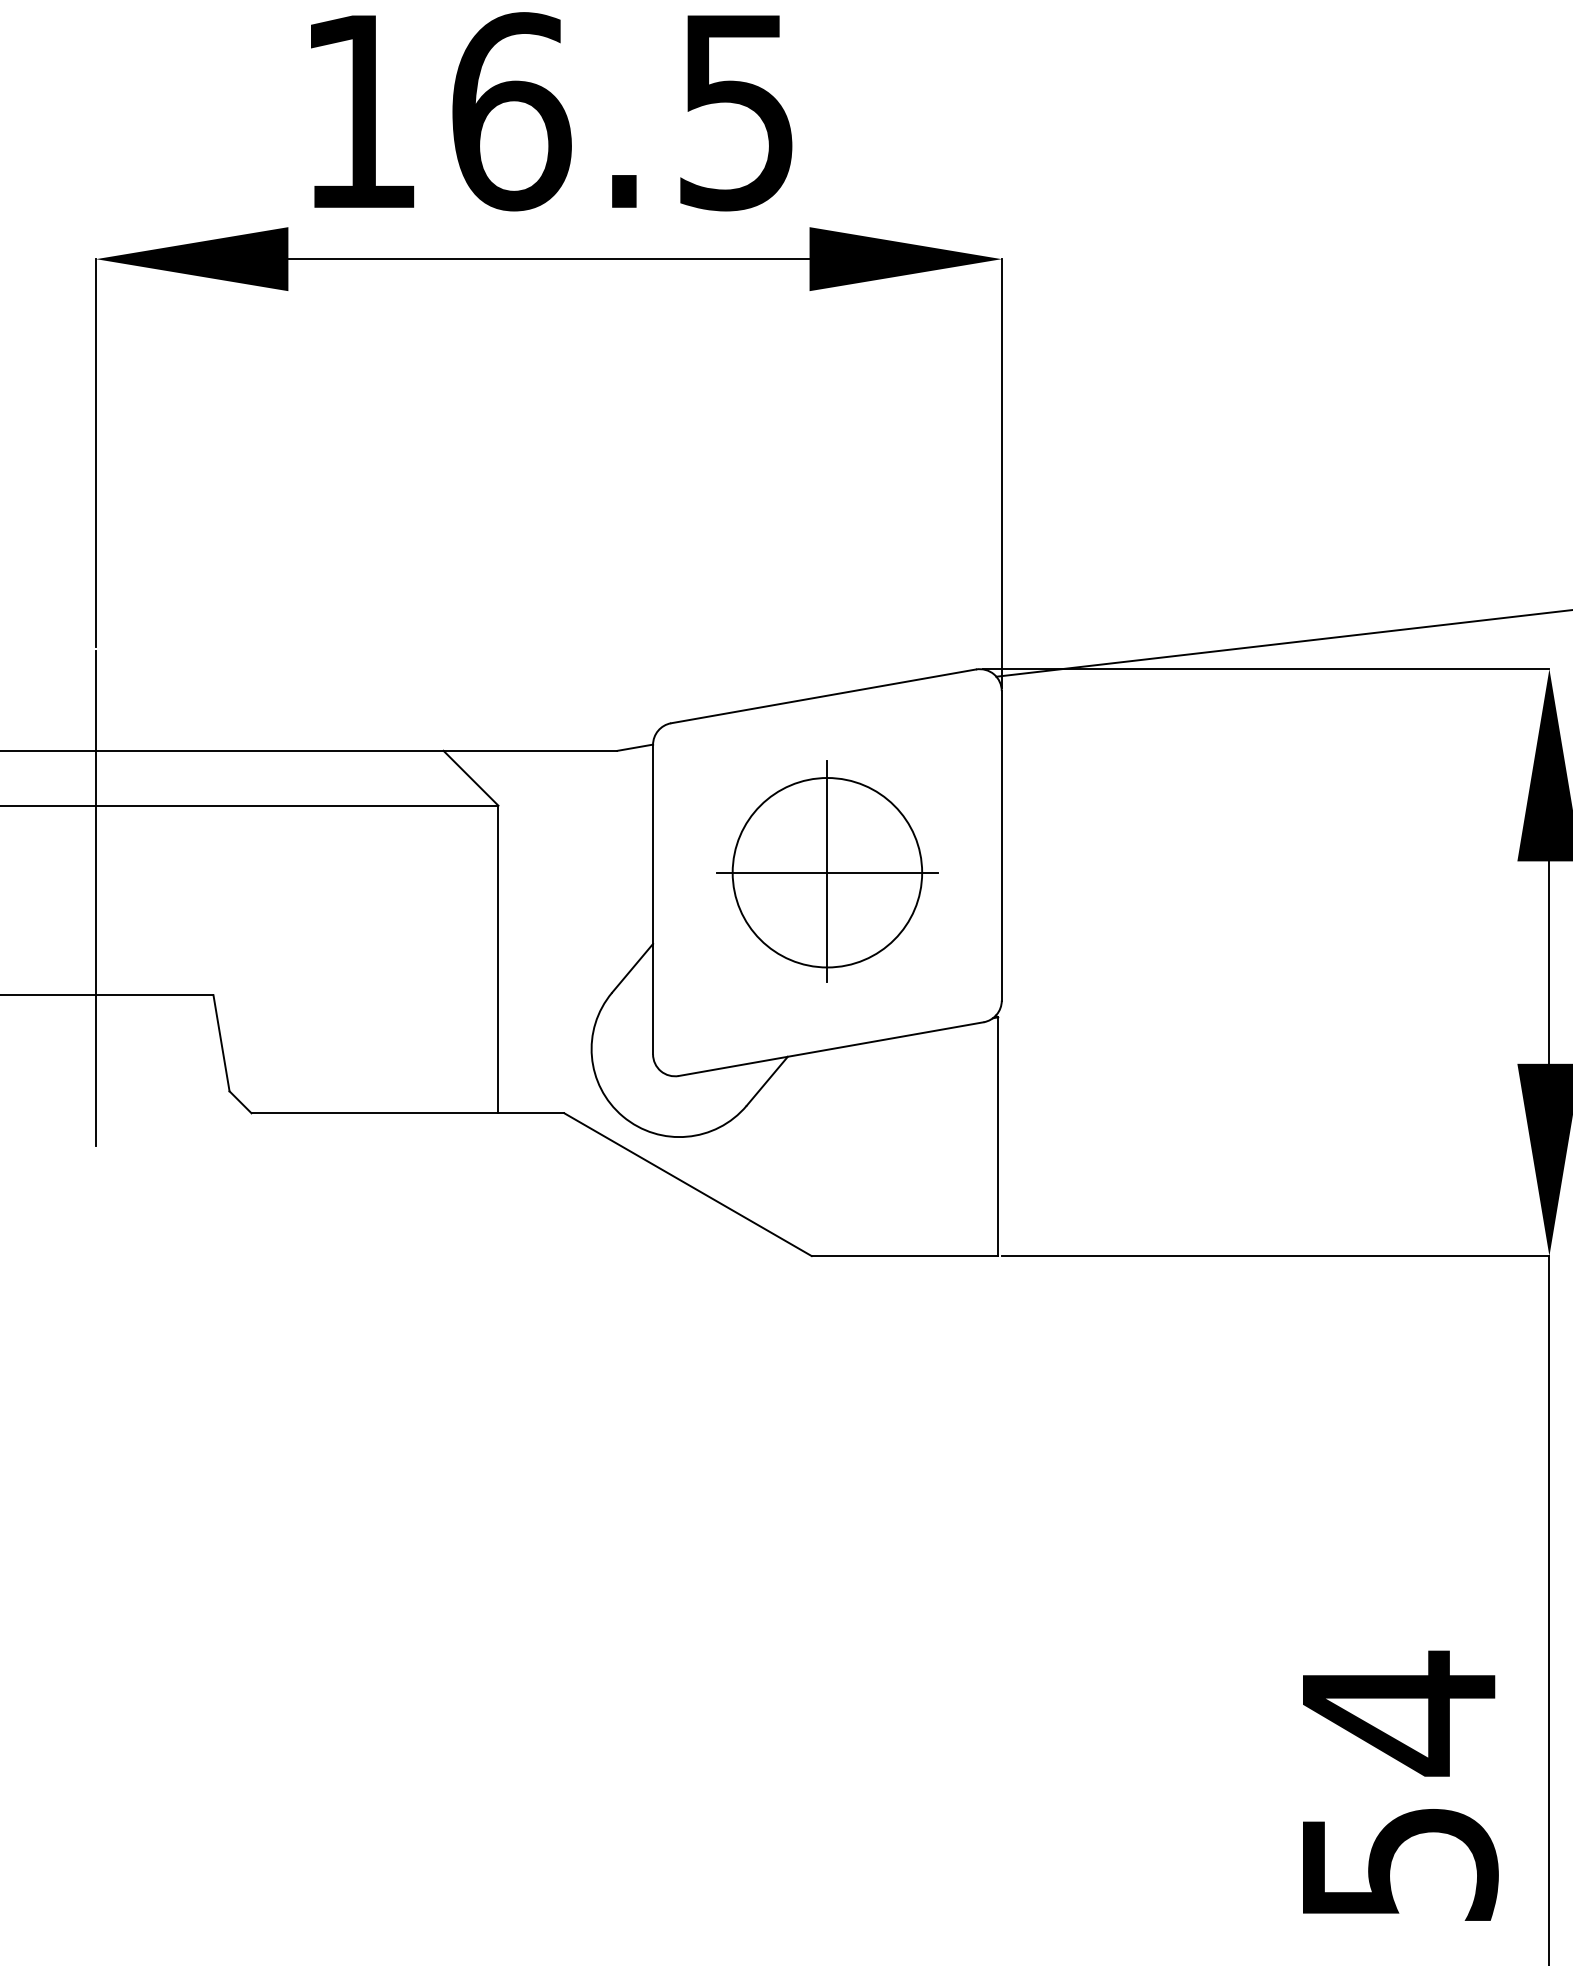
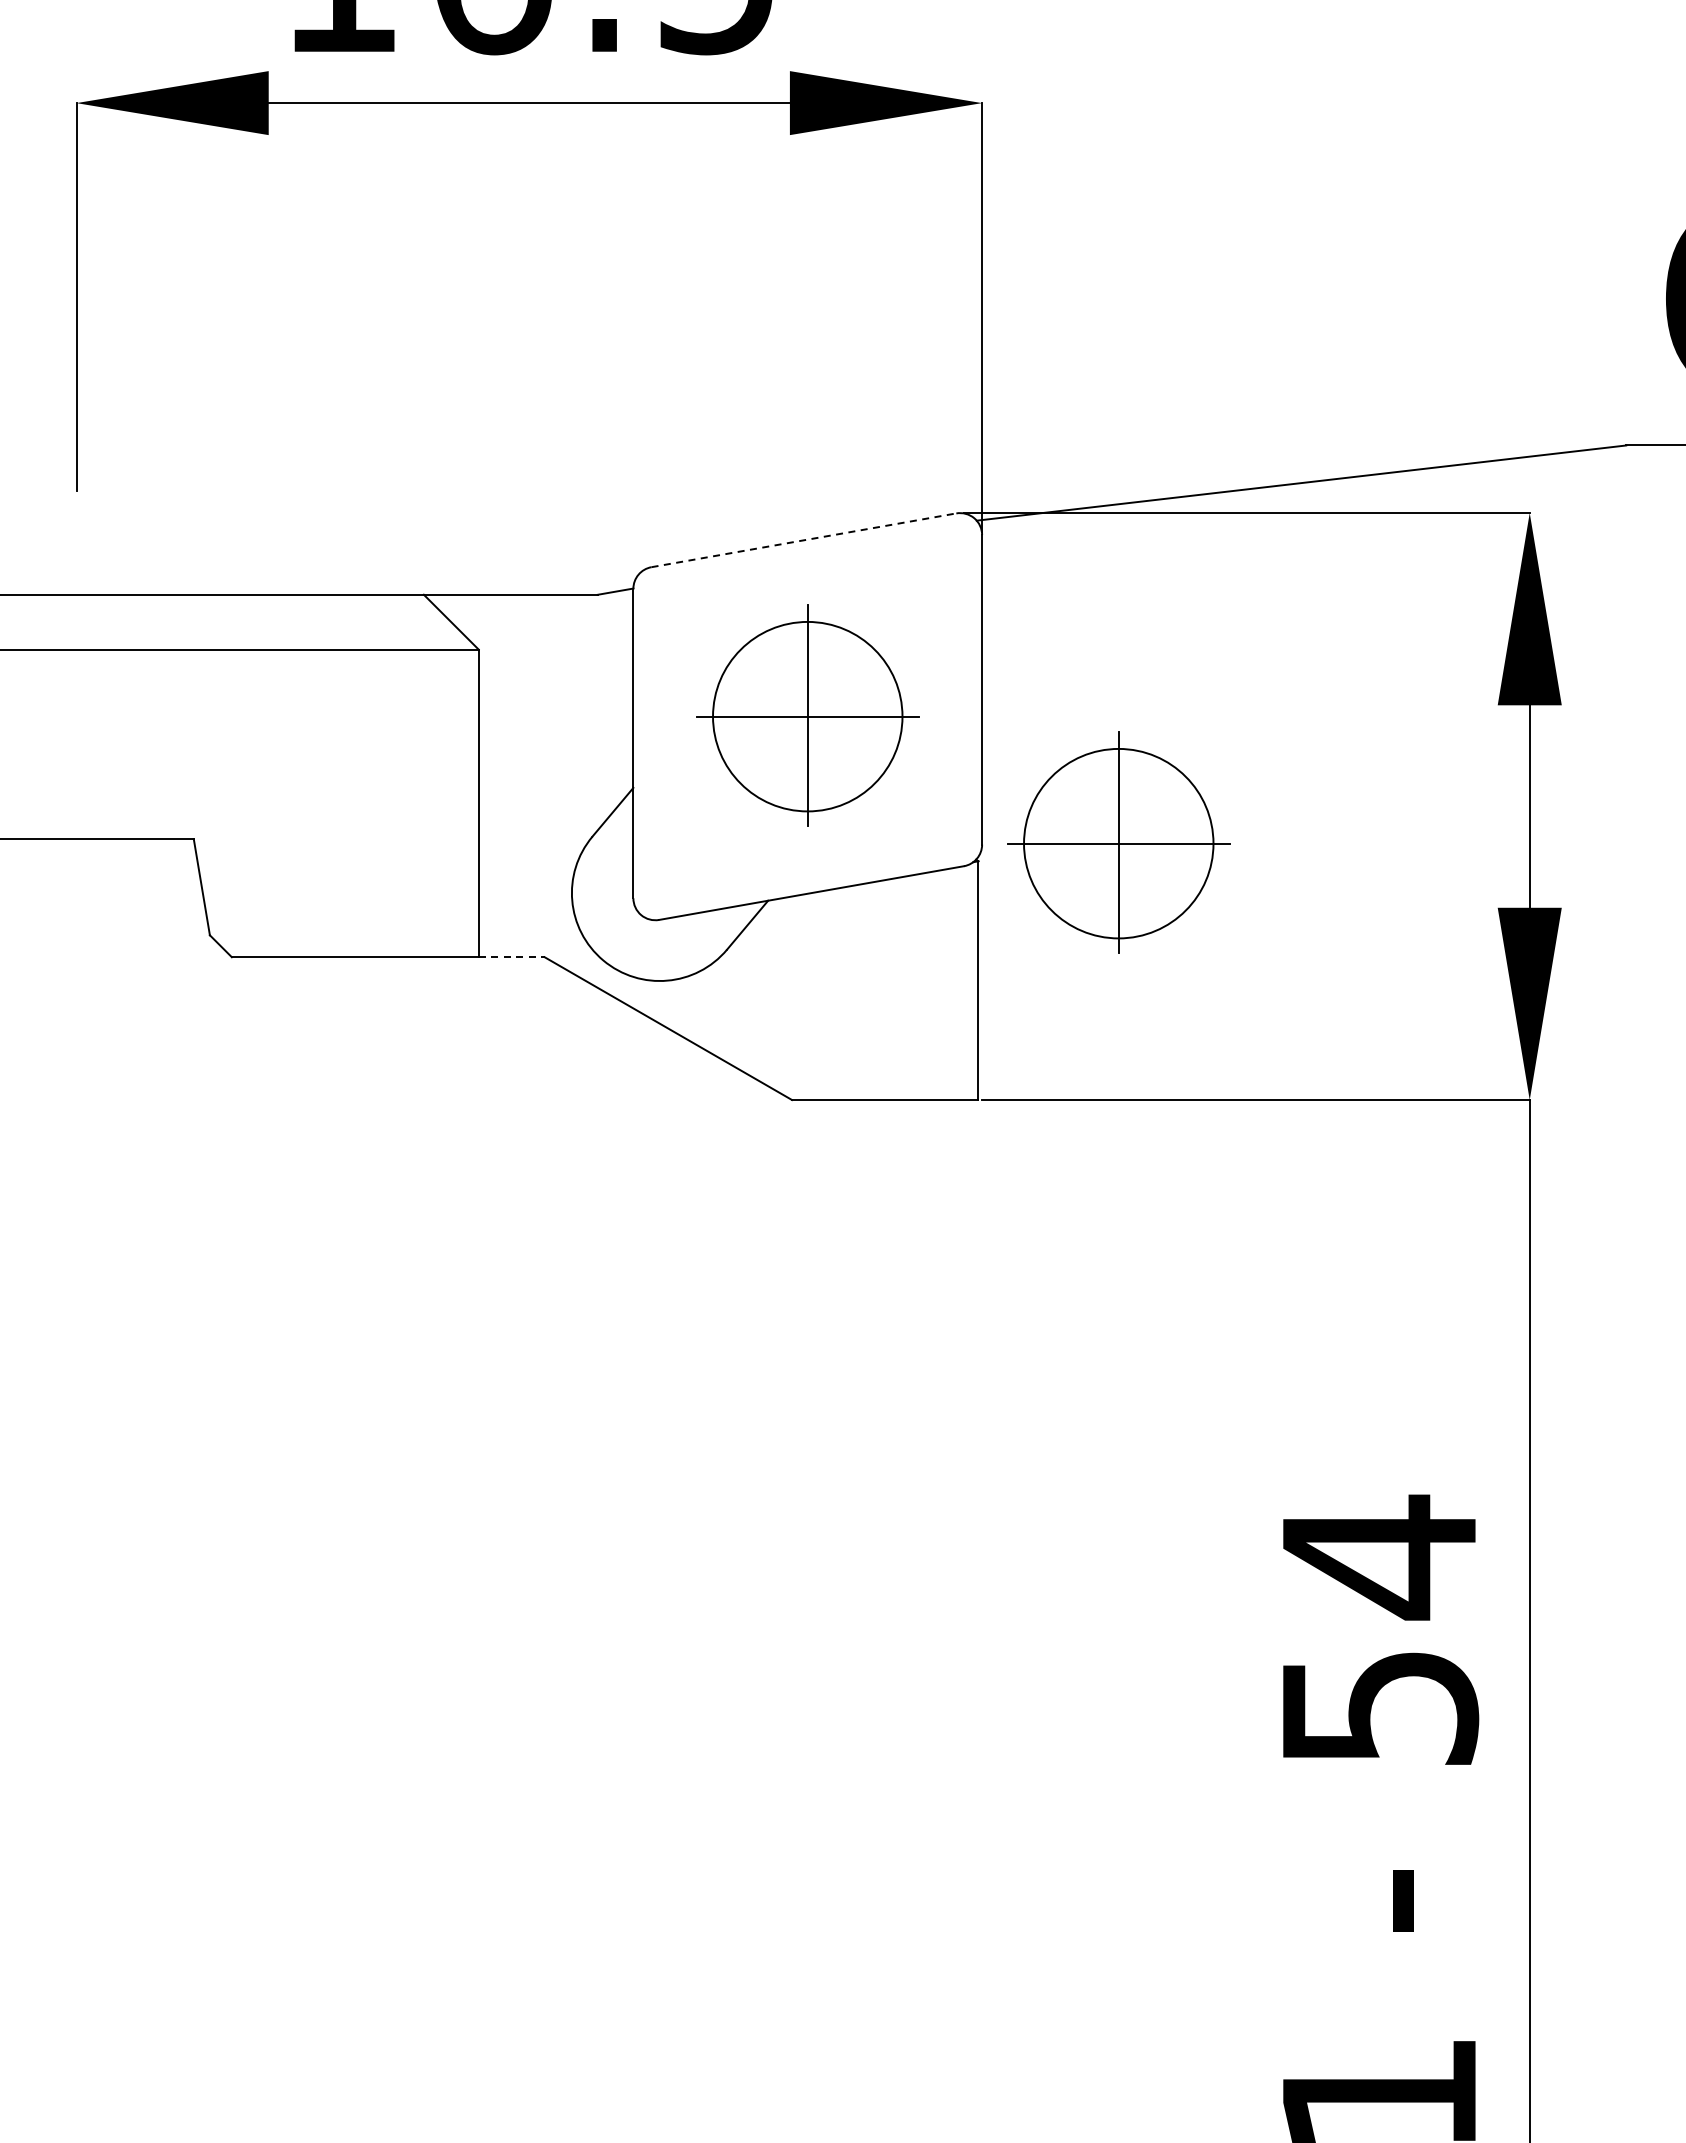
line: (823, 696) -> (803, 540), solid -> dashed
line: (96, 897) -> (76, 741), removed
part: (1138, 998) -> (1118, 842), added
line: (531, 1113) -> (511, 957), solid -> dashed

